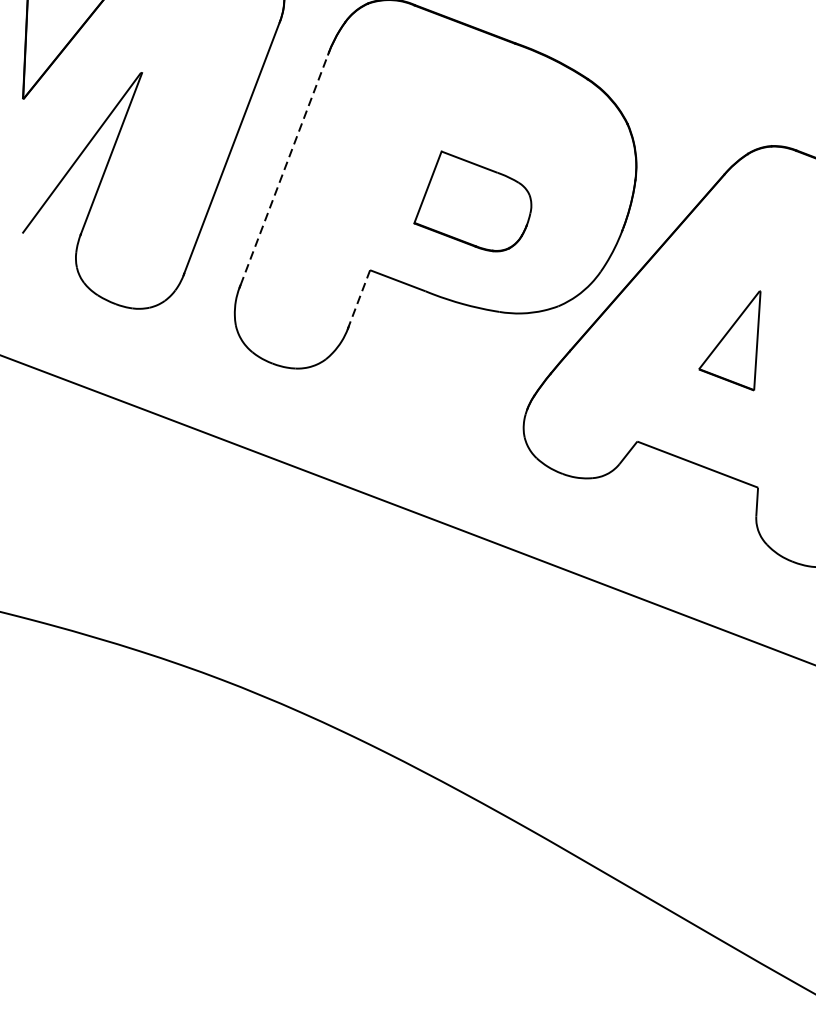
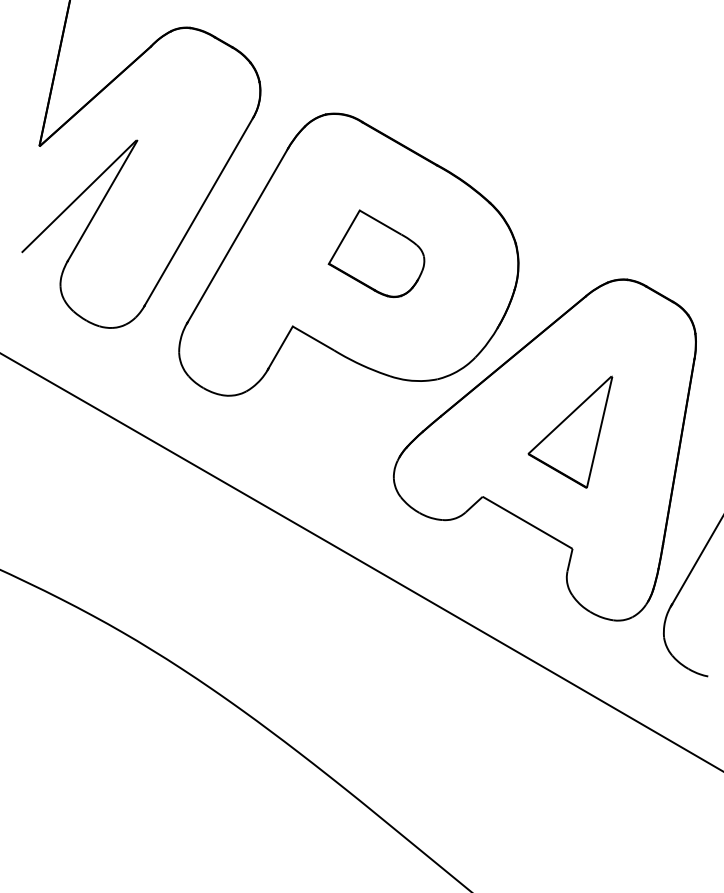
line: (284, 170) -> (237, 236), dashed -> solid
part: (470, 200) -> (376, 253), moved
line: (359, 298) -> (280, 347), dashed -> solid
part: (732, 343) -> (570, 431), size x1.43

